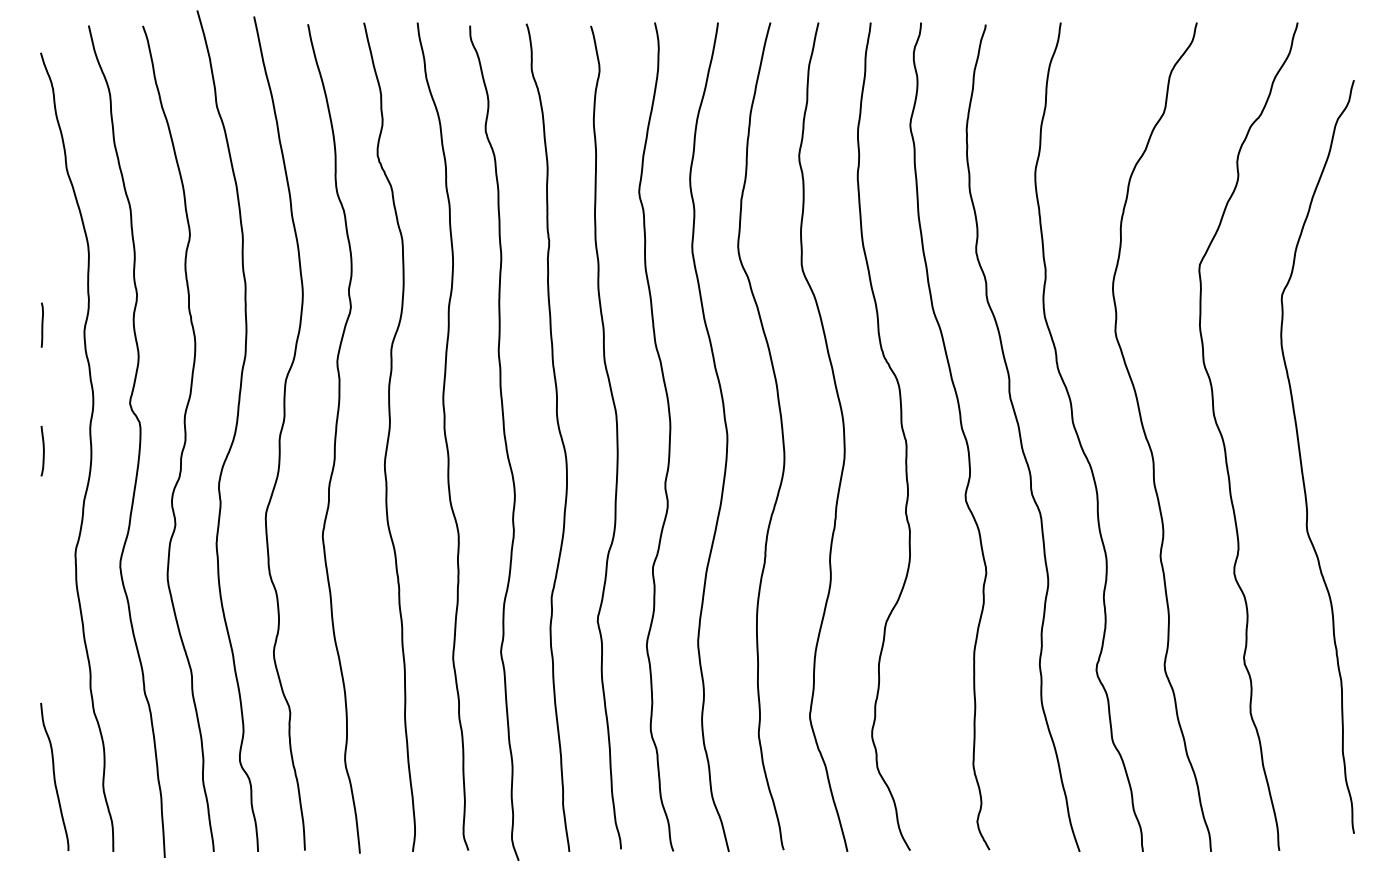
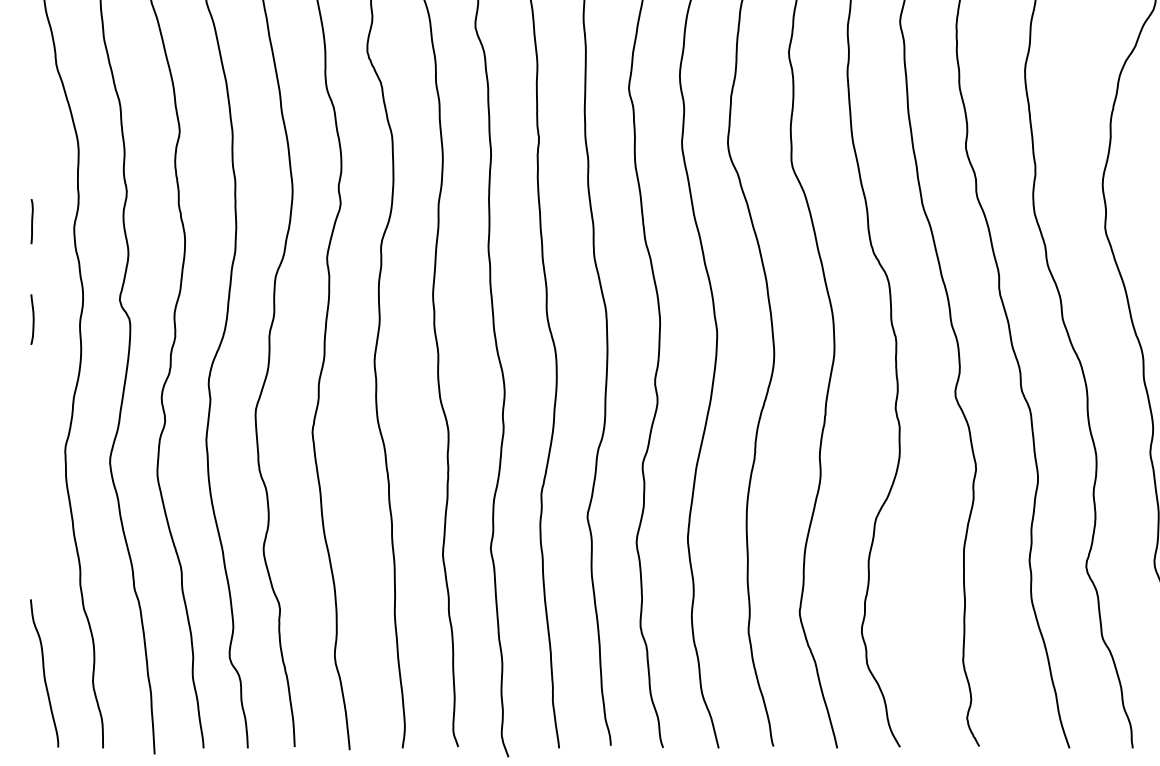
curve: (43, 451) -> (33, 319), moved

